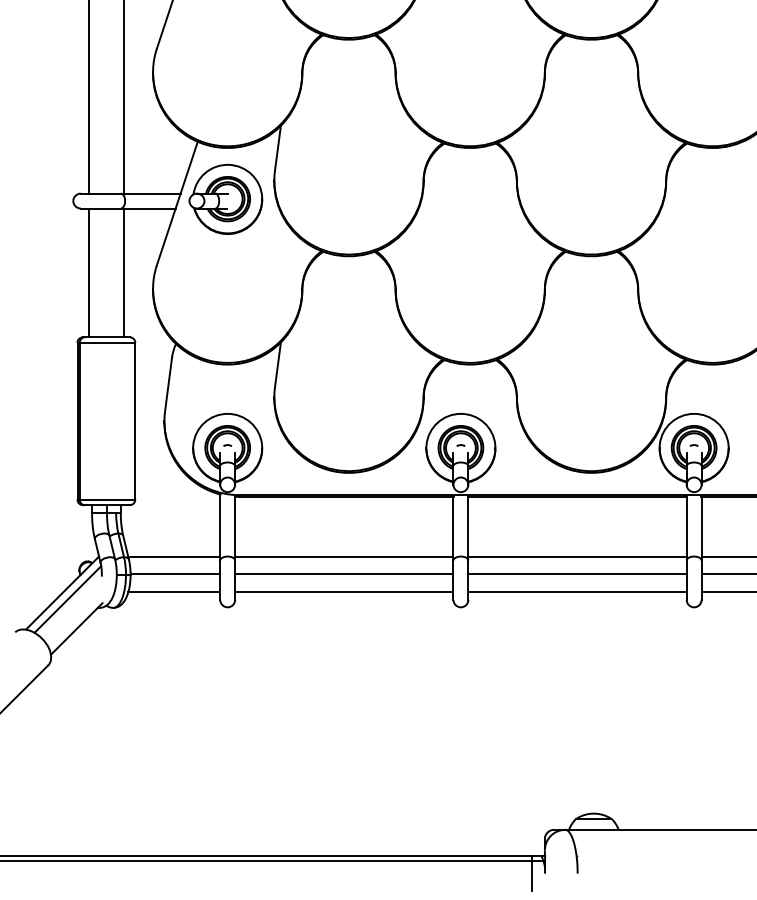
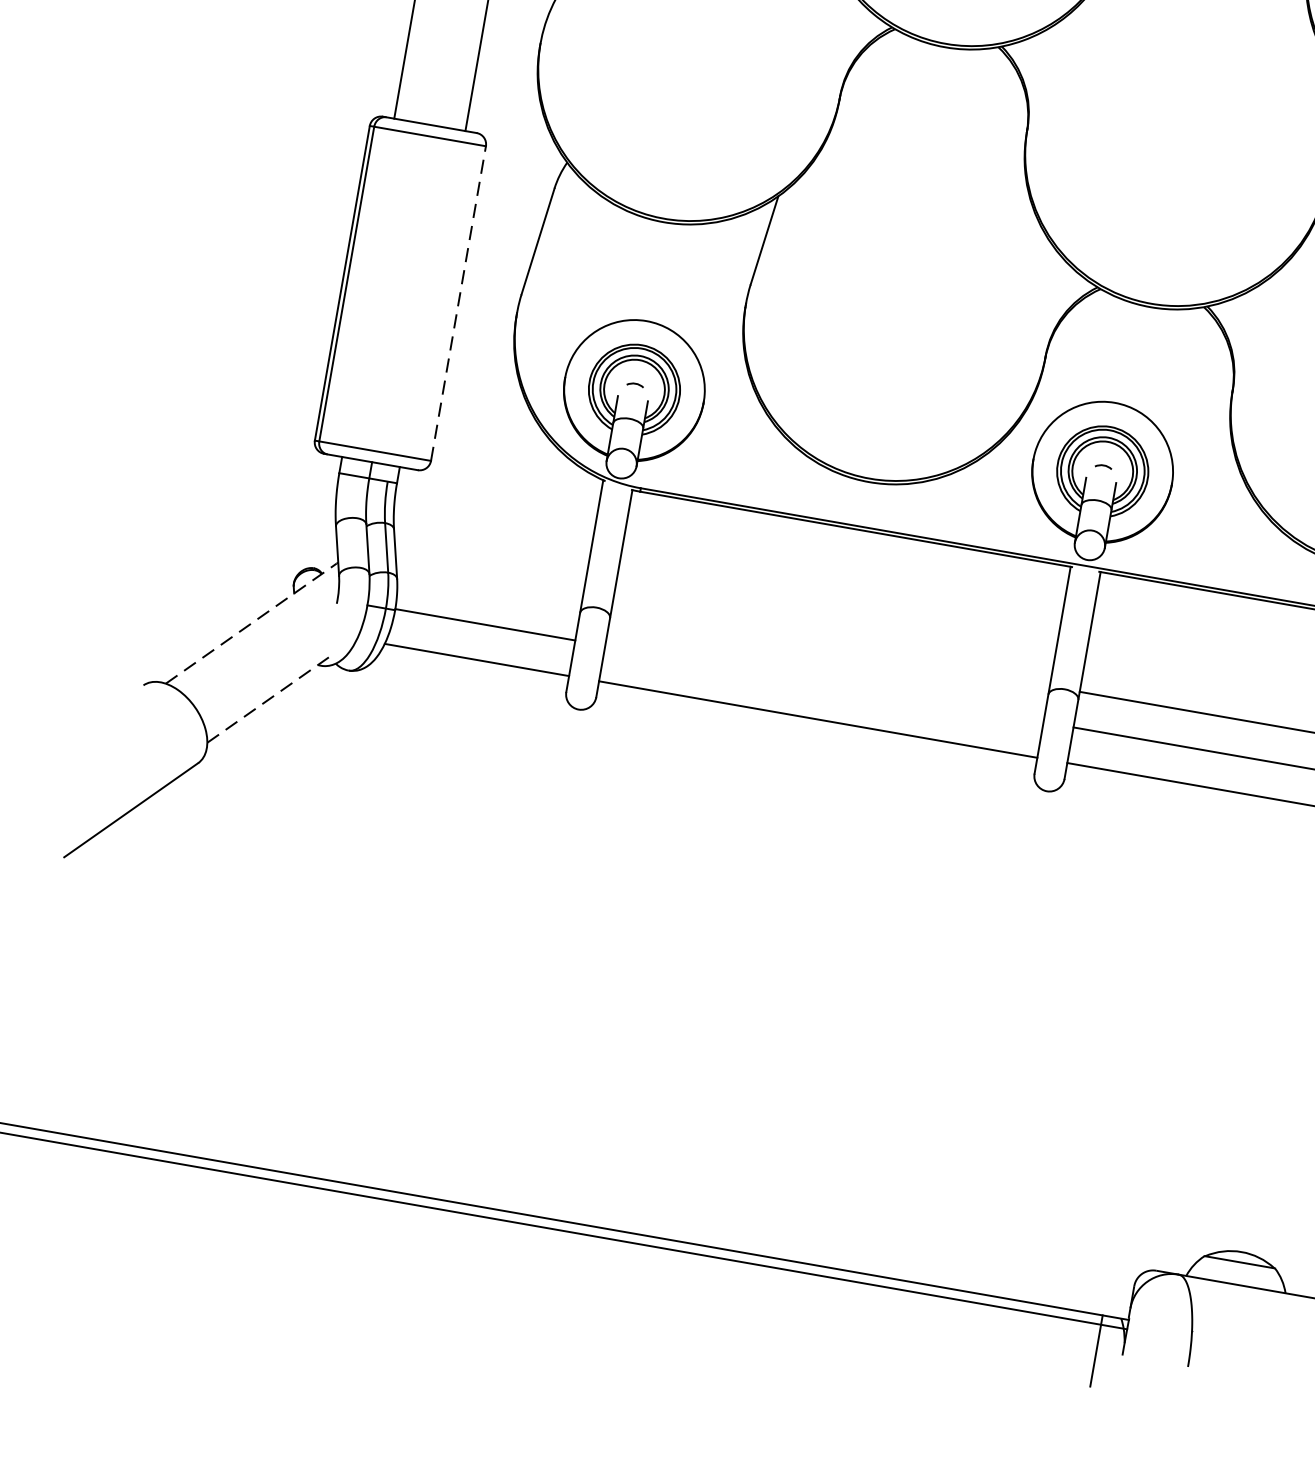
line: (135, 420) -> (459, 302), solid -> dashed
line: (174, 556) -> (489, 588), removed
line: (344, 556) -> (831, 648), removed
line: (344, 574) -> (824, 684), removed
line: (62, 593) -> (251, 623), solid -> dashed
line: (67, 599) -> (259, 637), removed
line: (77, 628) -> (269, 699), solid -> dashed

